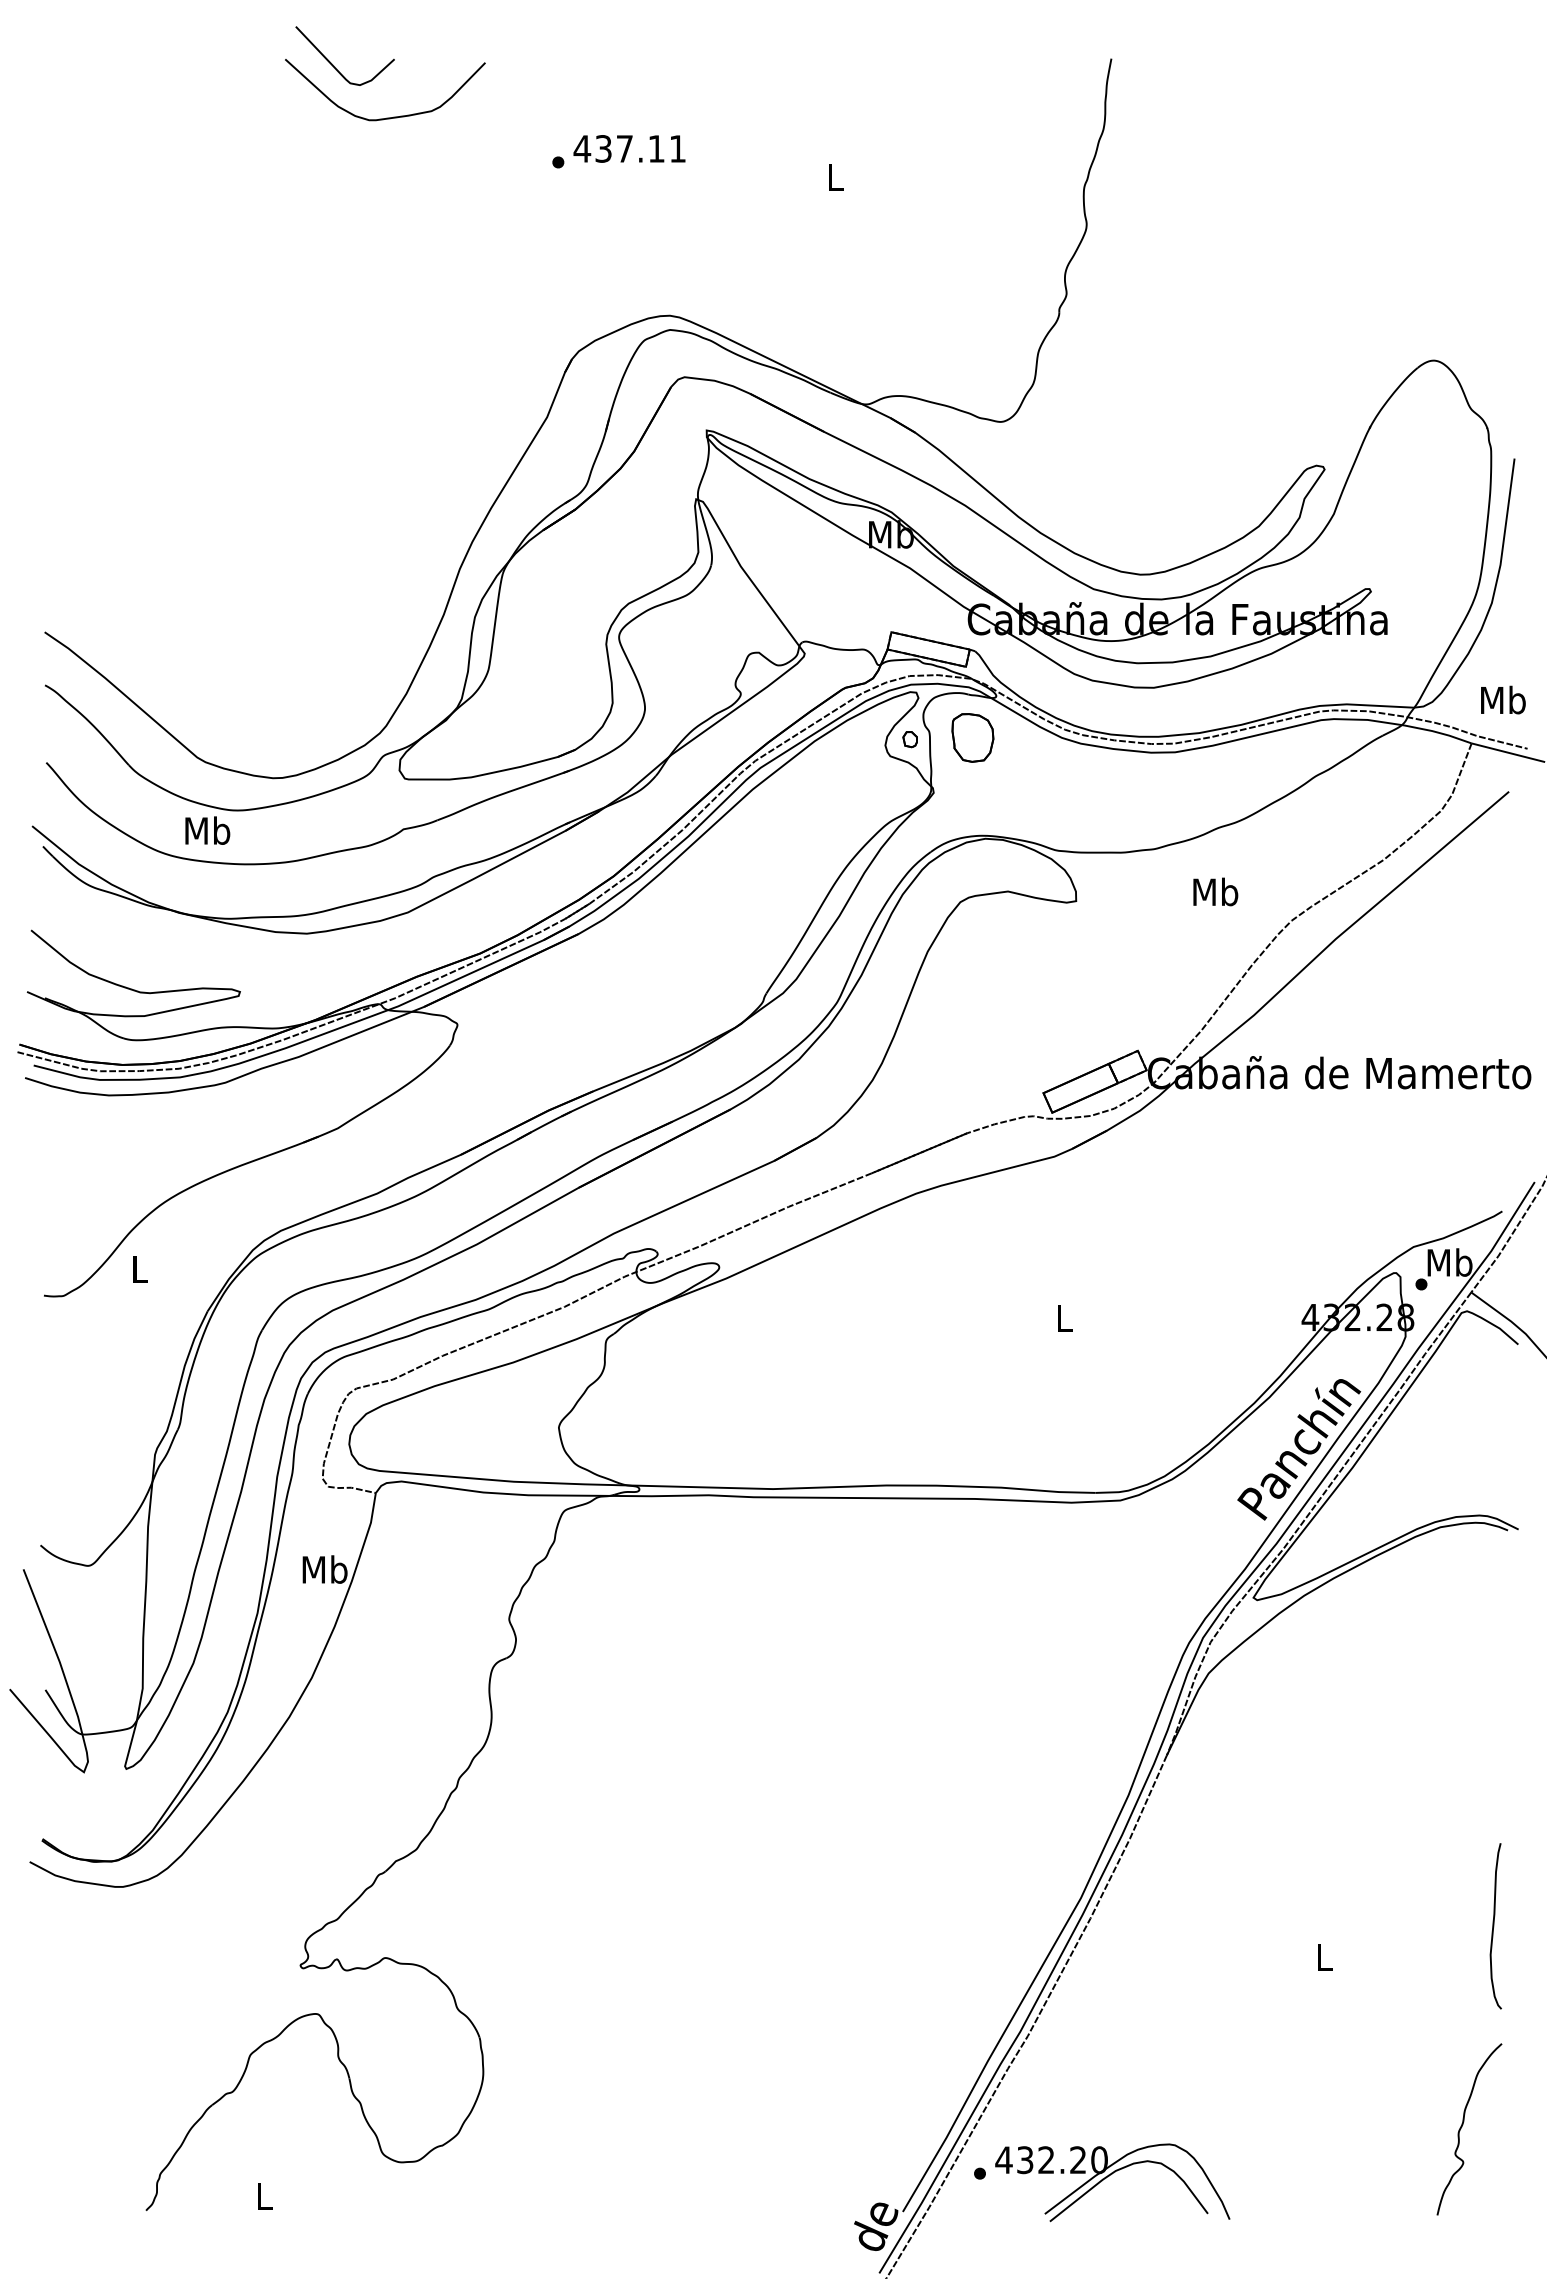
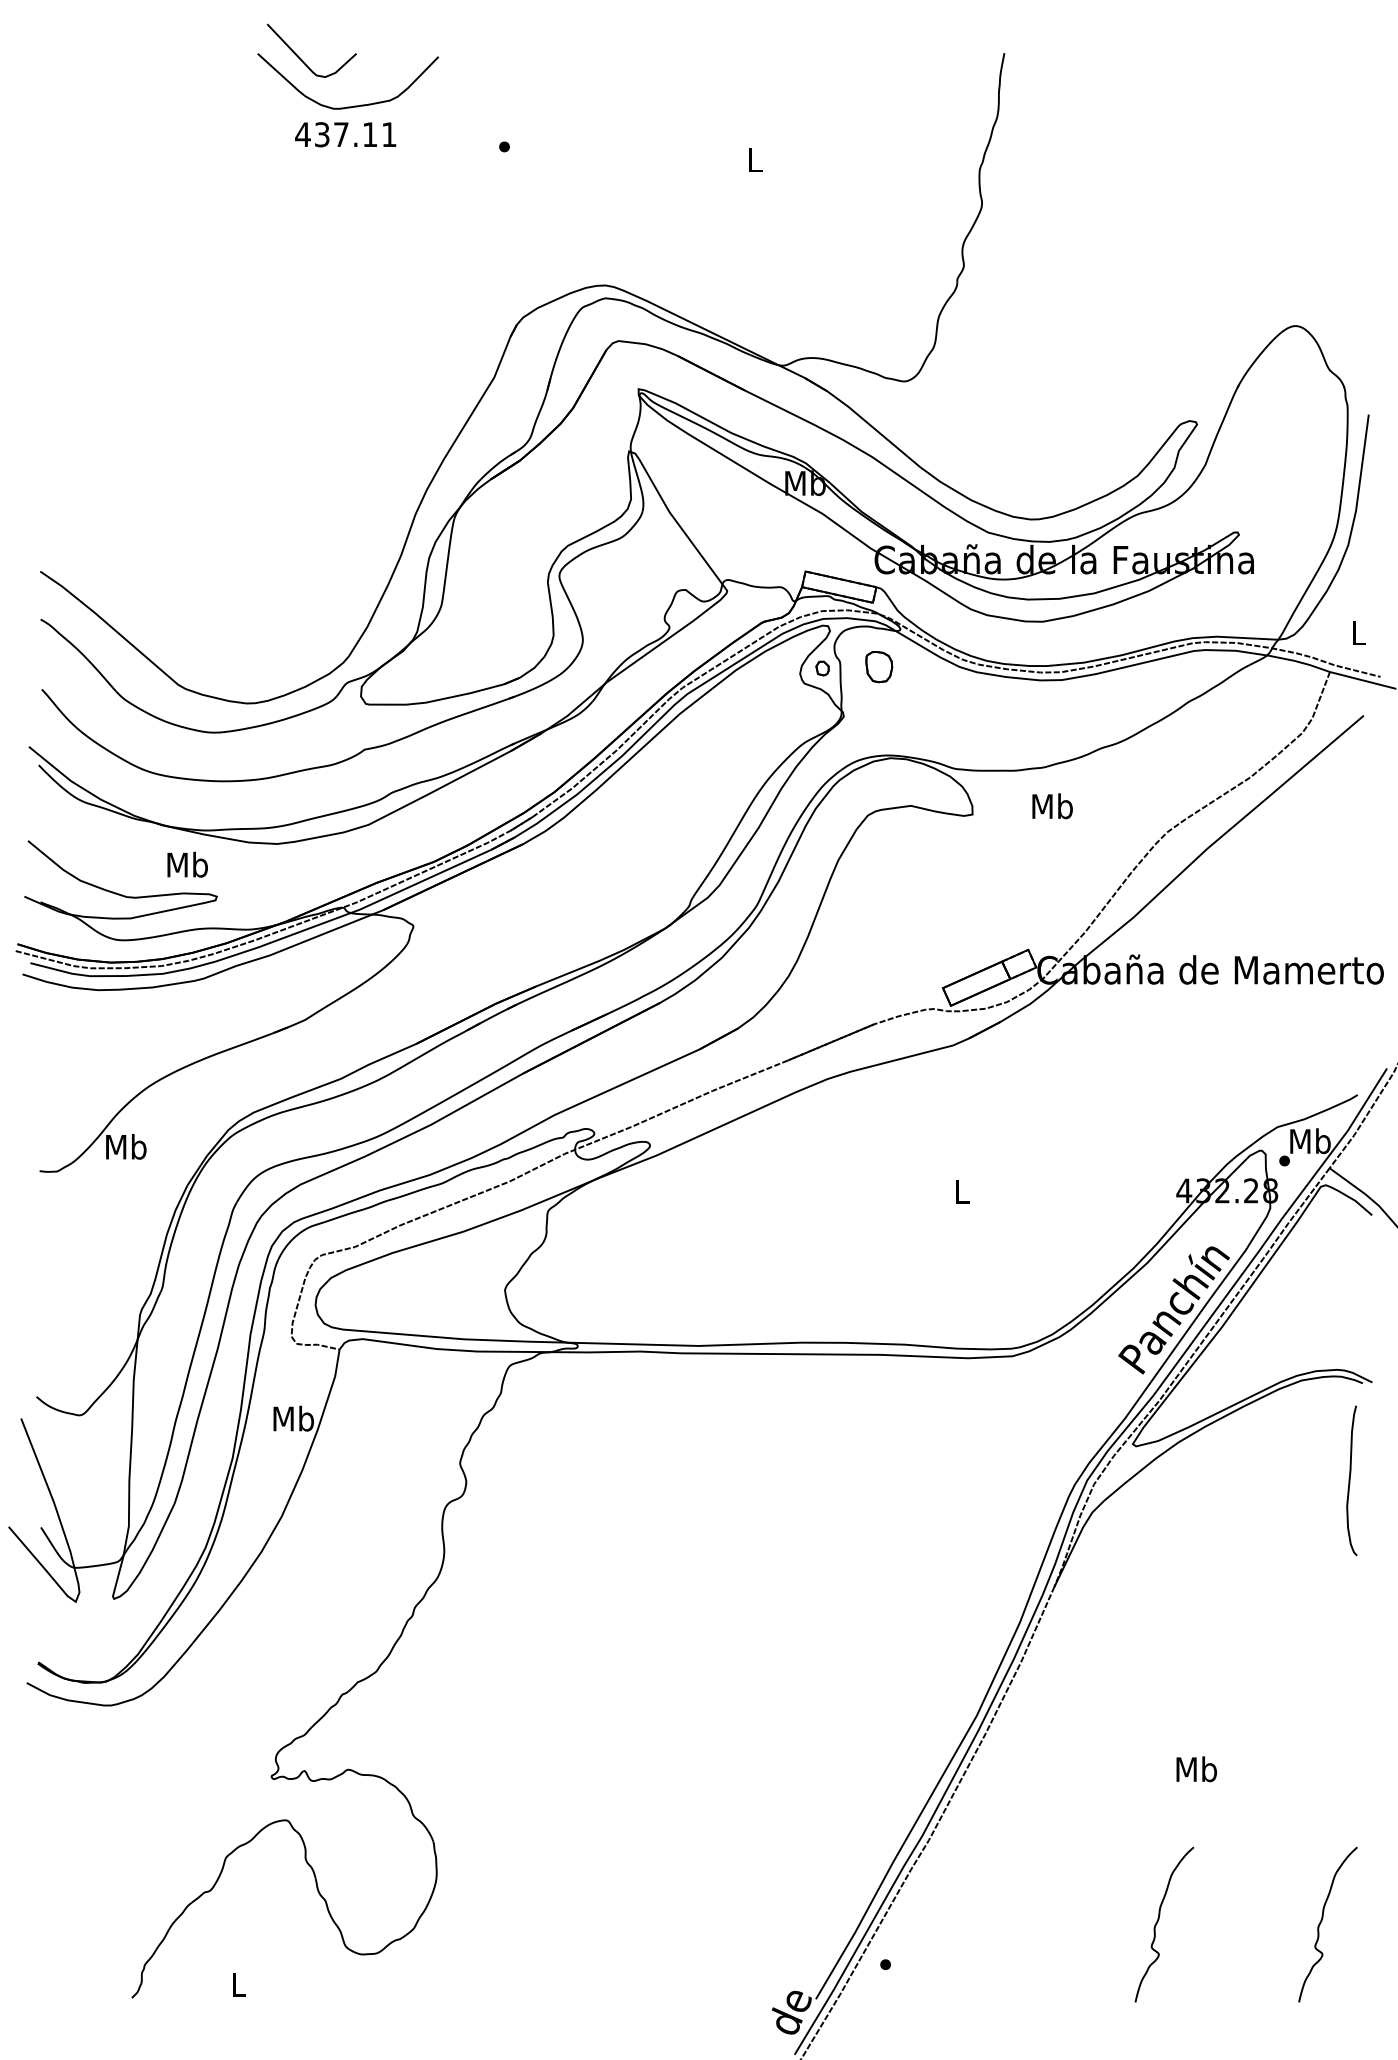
text: (629, 148) -> (345, 134), moved
text: (1503, 699) -> (1358, 632), Mb -> L
part: (972, 737) -> (878, 666), size x0.7
text: (207, 830) -> (187, 864), moved
text: (1215, 891) -> (1052, 805), moved
text: (139, 1268) -> (125, 1146), L -> Mb
curve: (1494, 1926) -> (1350, 1480), moved
text: (1323, 1957) -> (1196, 1769), L -> Mb
curve: (1281, 2127) -> (1158, 1922), added
part: (1109, 2176) -> (1002, 1967), removed

